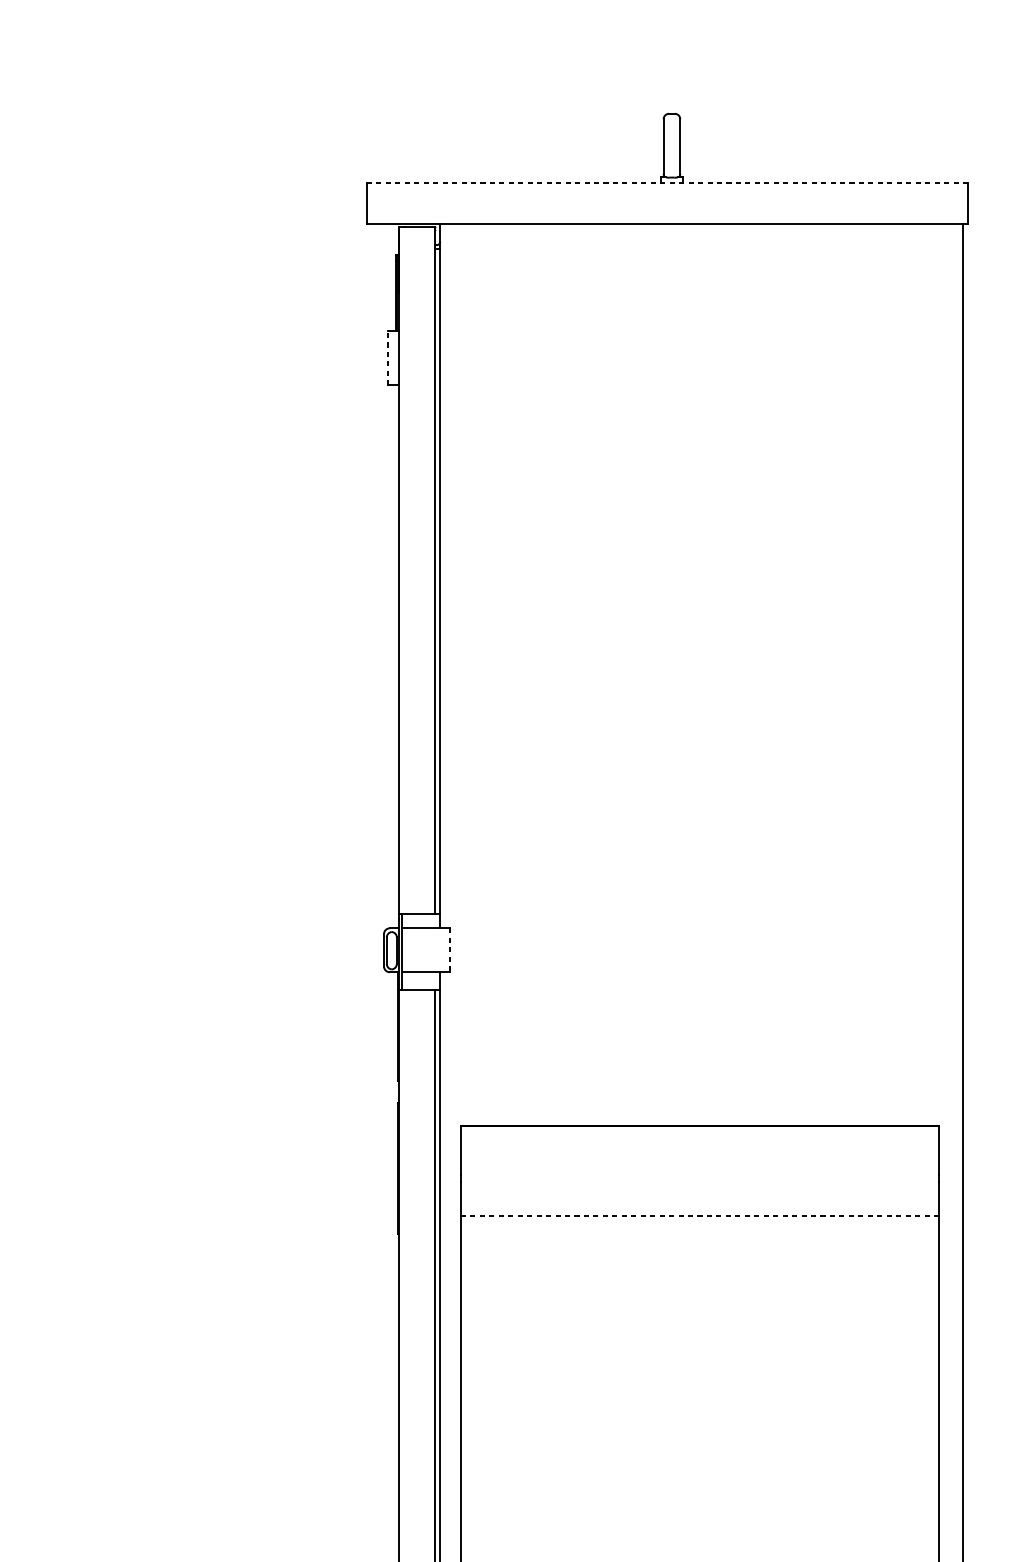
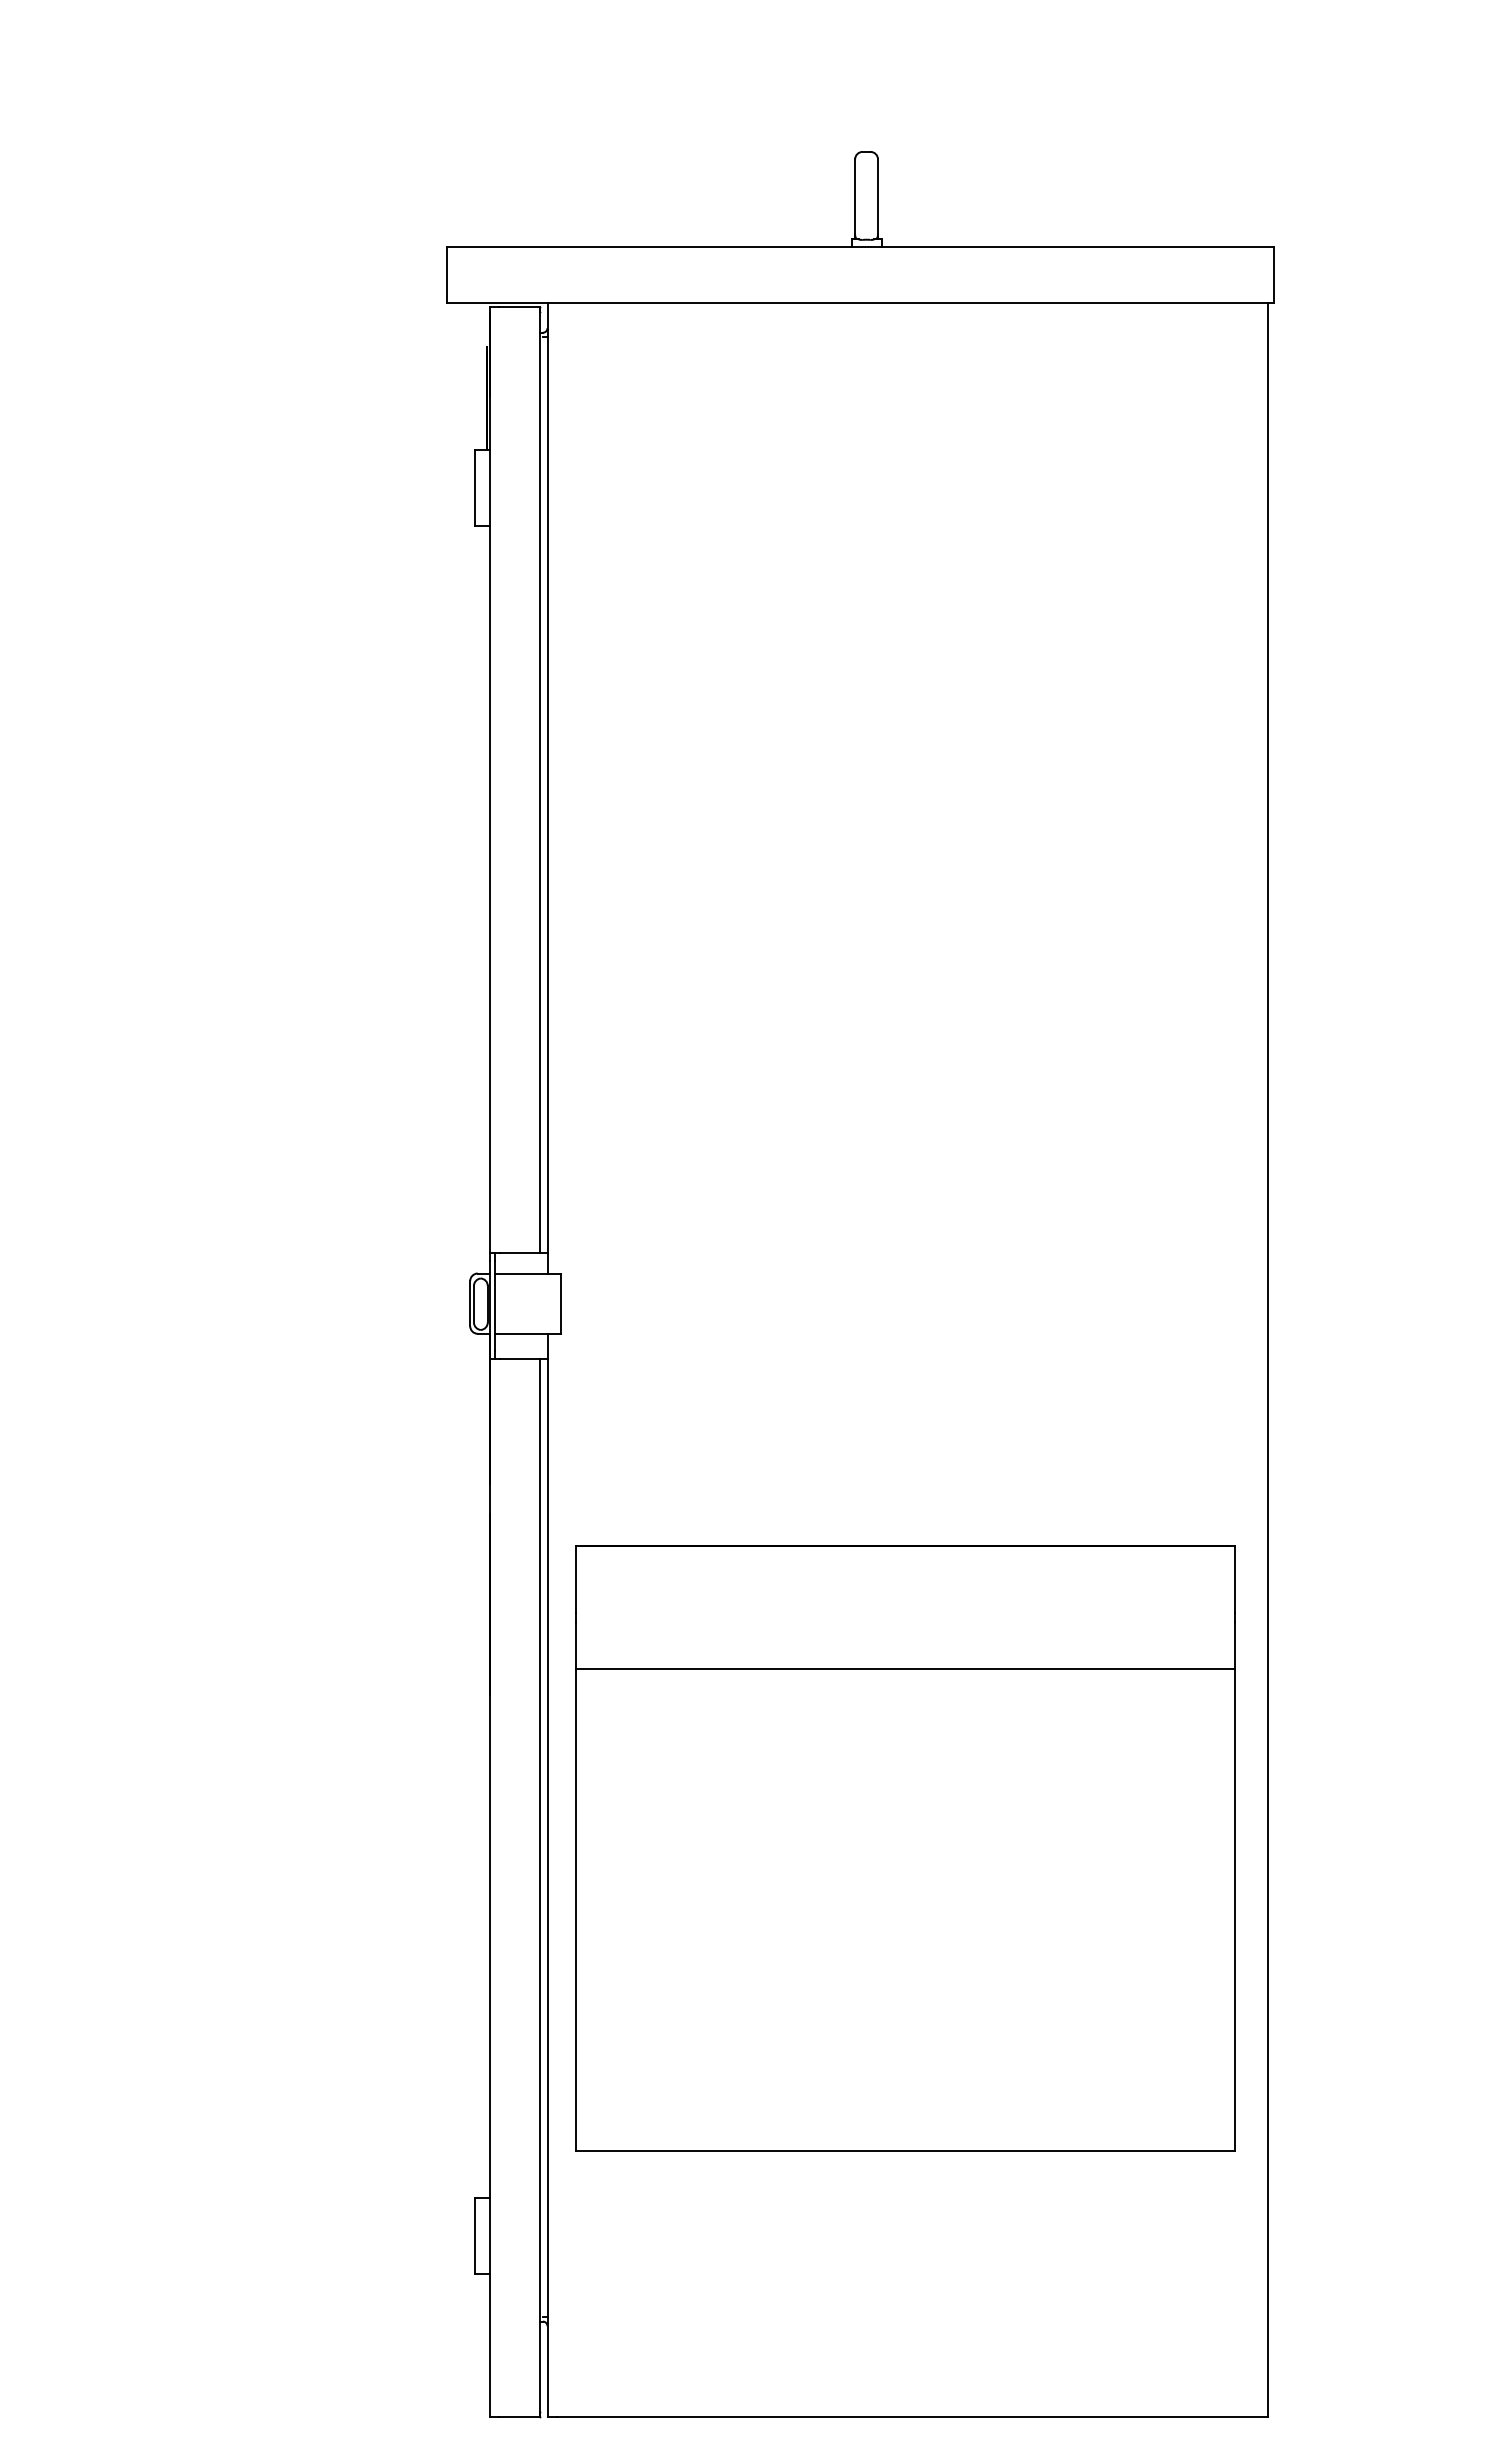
line: (667, 183) -> (860, 247), dashed -> solid
line: (387, 358) -> (475, 488), dashed -> solid
line: (449, 950) -> (560, 1304), dashed -> solid
line: (700, 1216) -> (905, 1669), dashed -> solid

